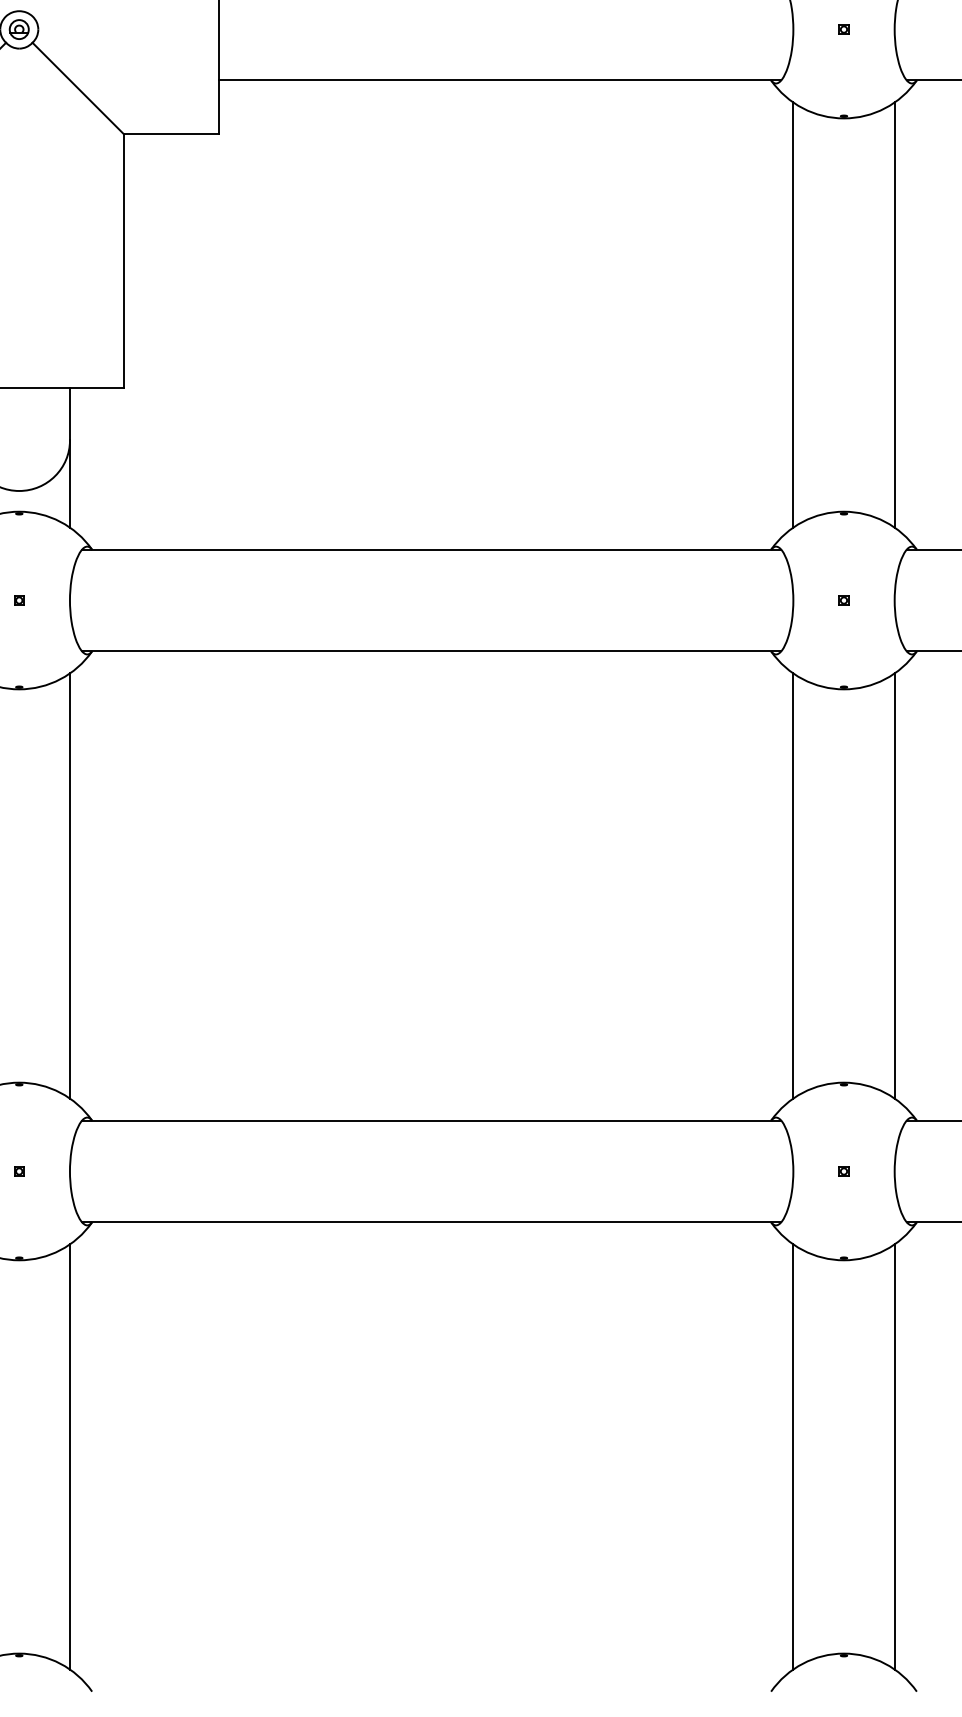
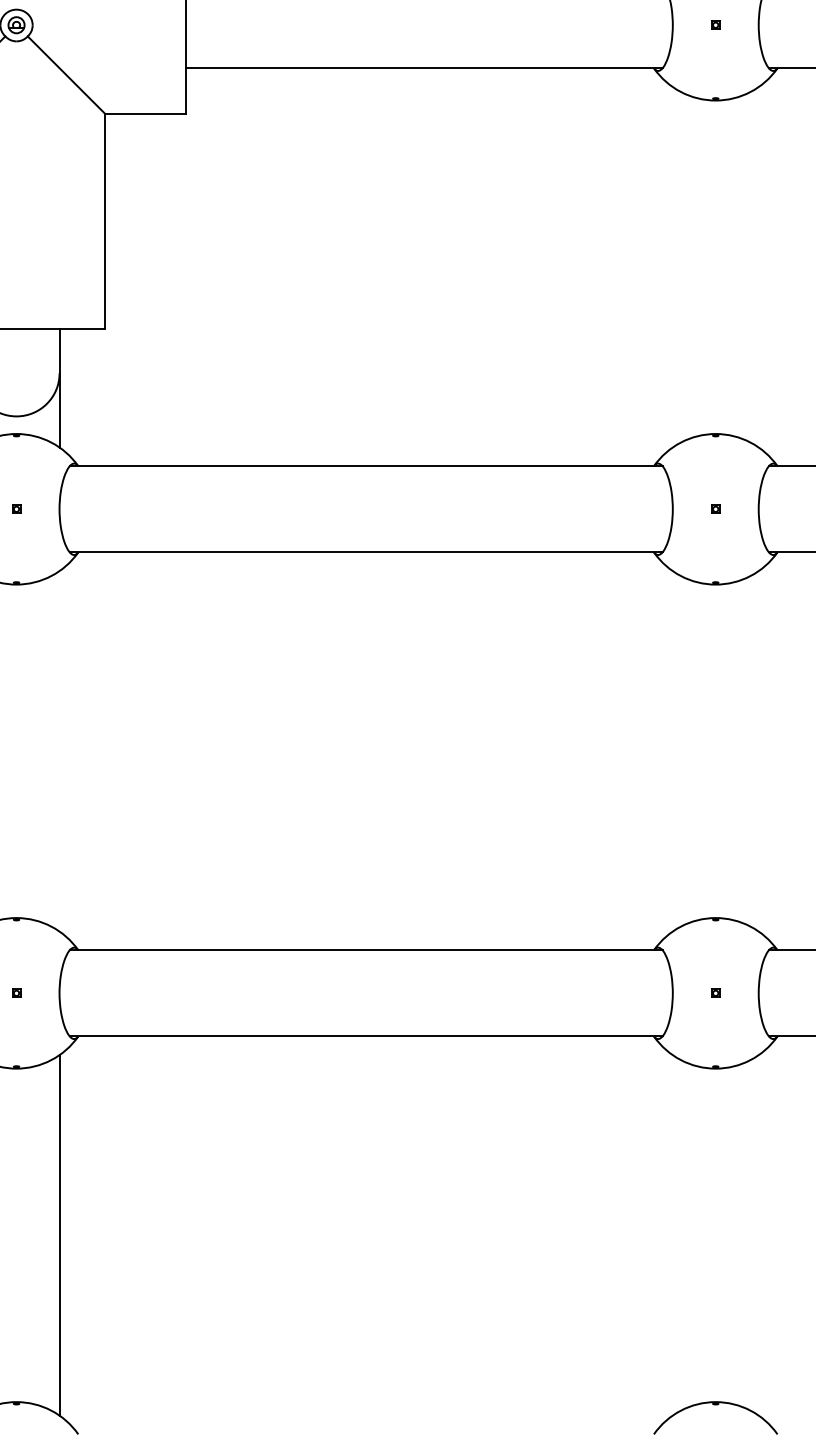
line: (793, 314) -> (672, 266), removed
line: (894, 314) -> (758, 266), removed
line: (70, 885) -> (59, 750), removed
line: (793, 885) -> (672, 750), removed
line: (894, 885) -> (758, 750), removed
line: (793, 1456) -> (672, 1234), removed
line: (894, 1456) -> (758, 1234), removed

